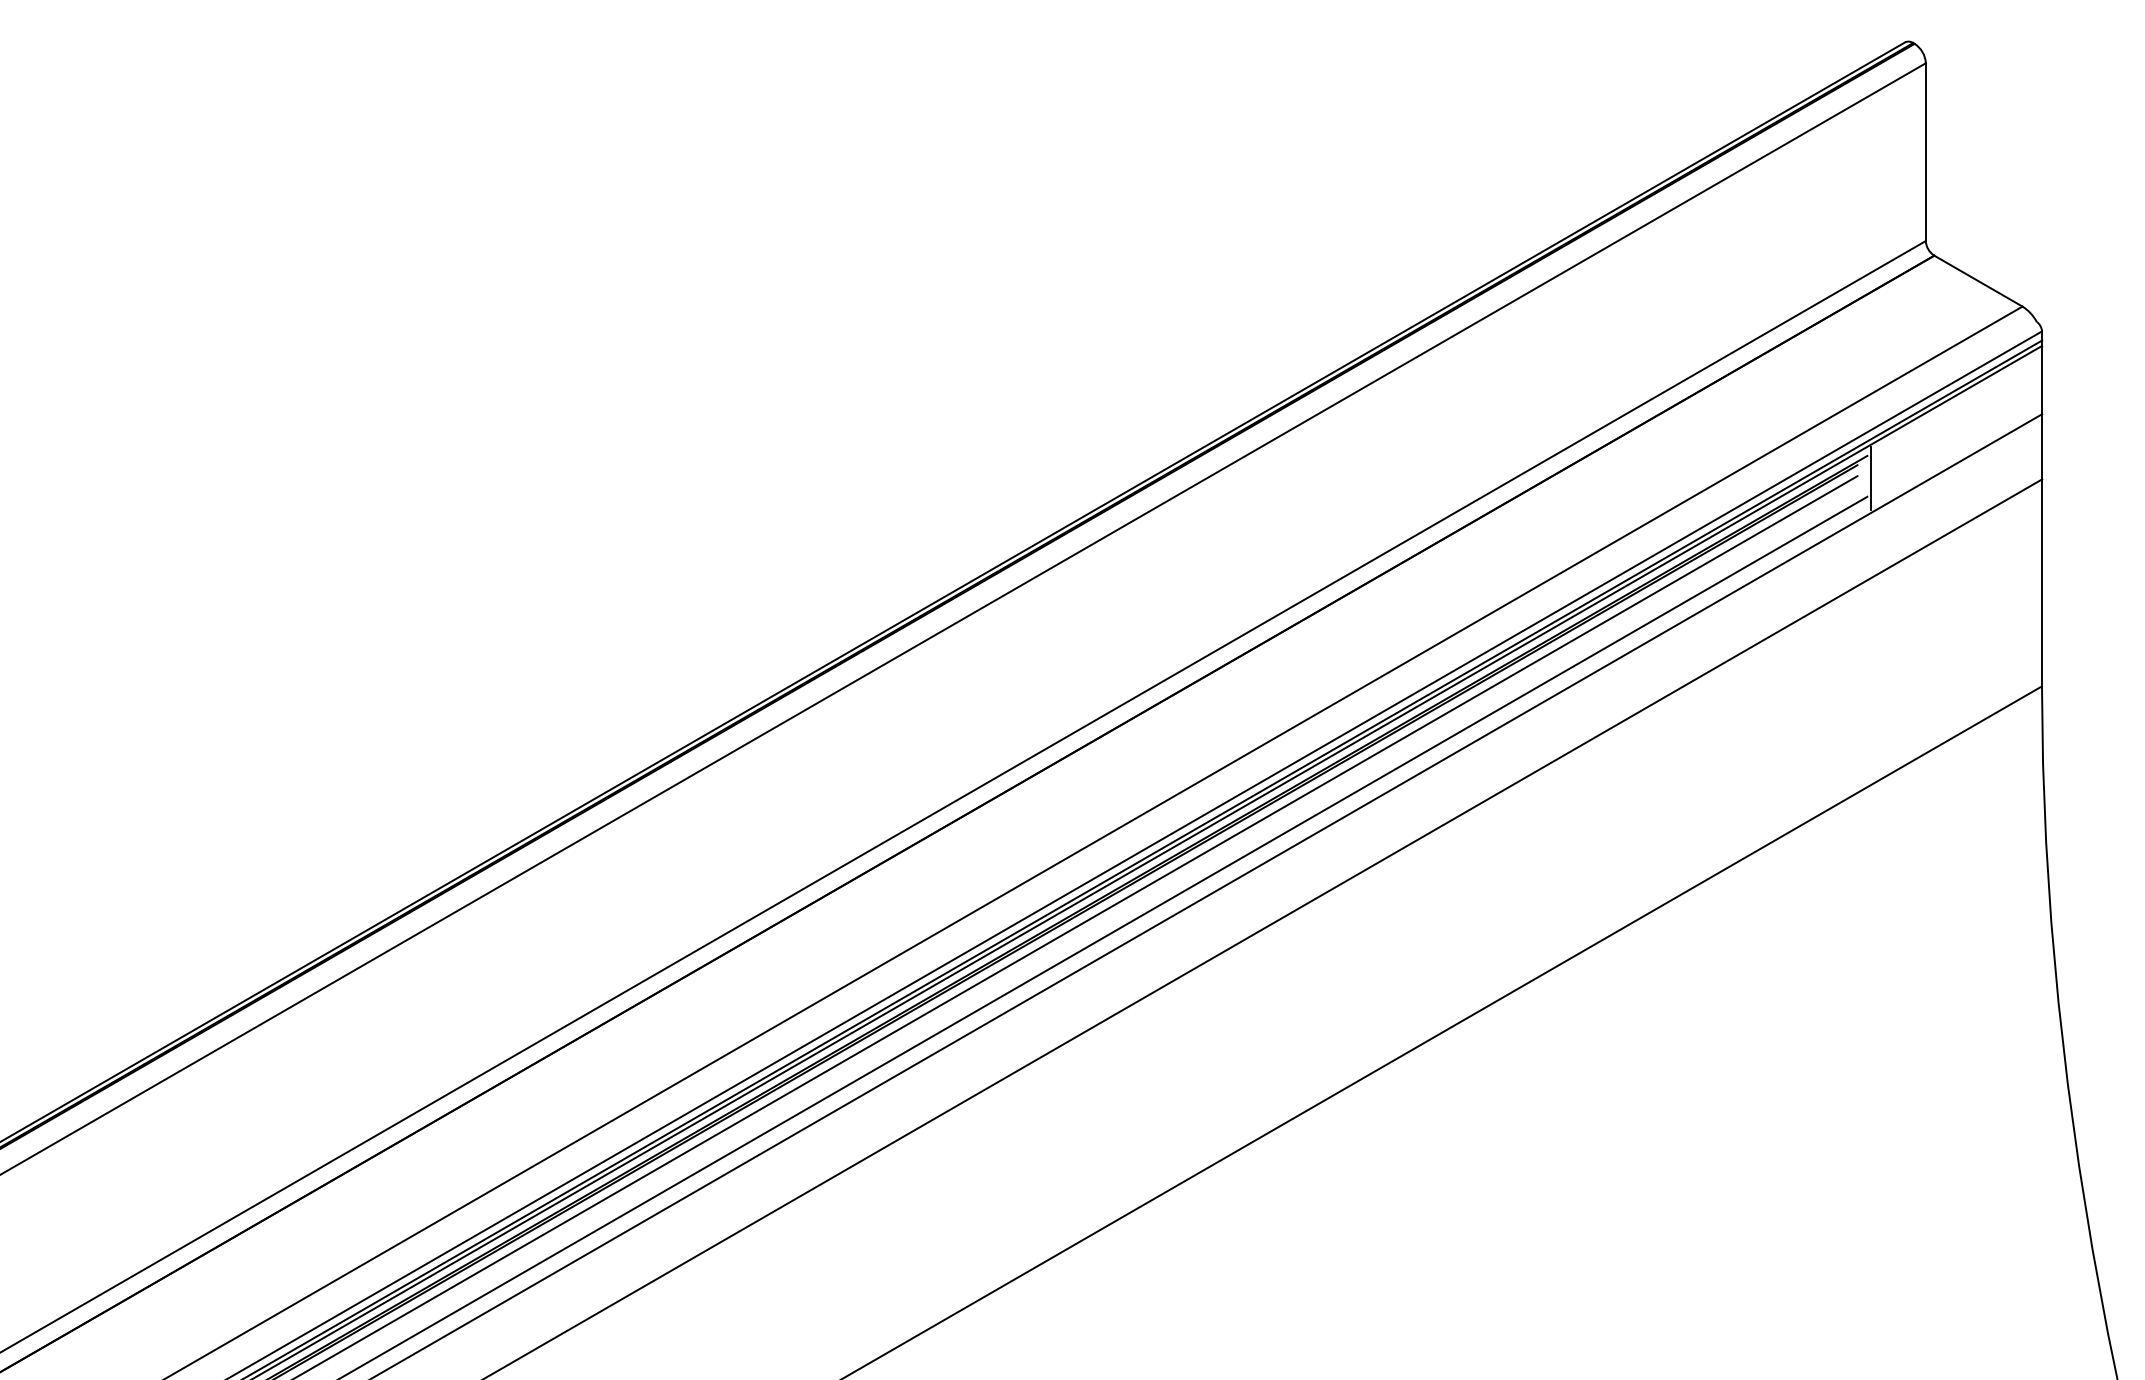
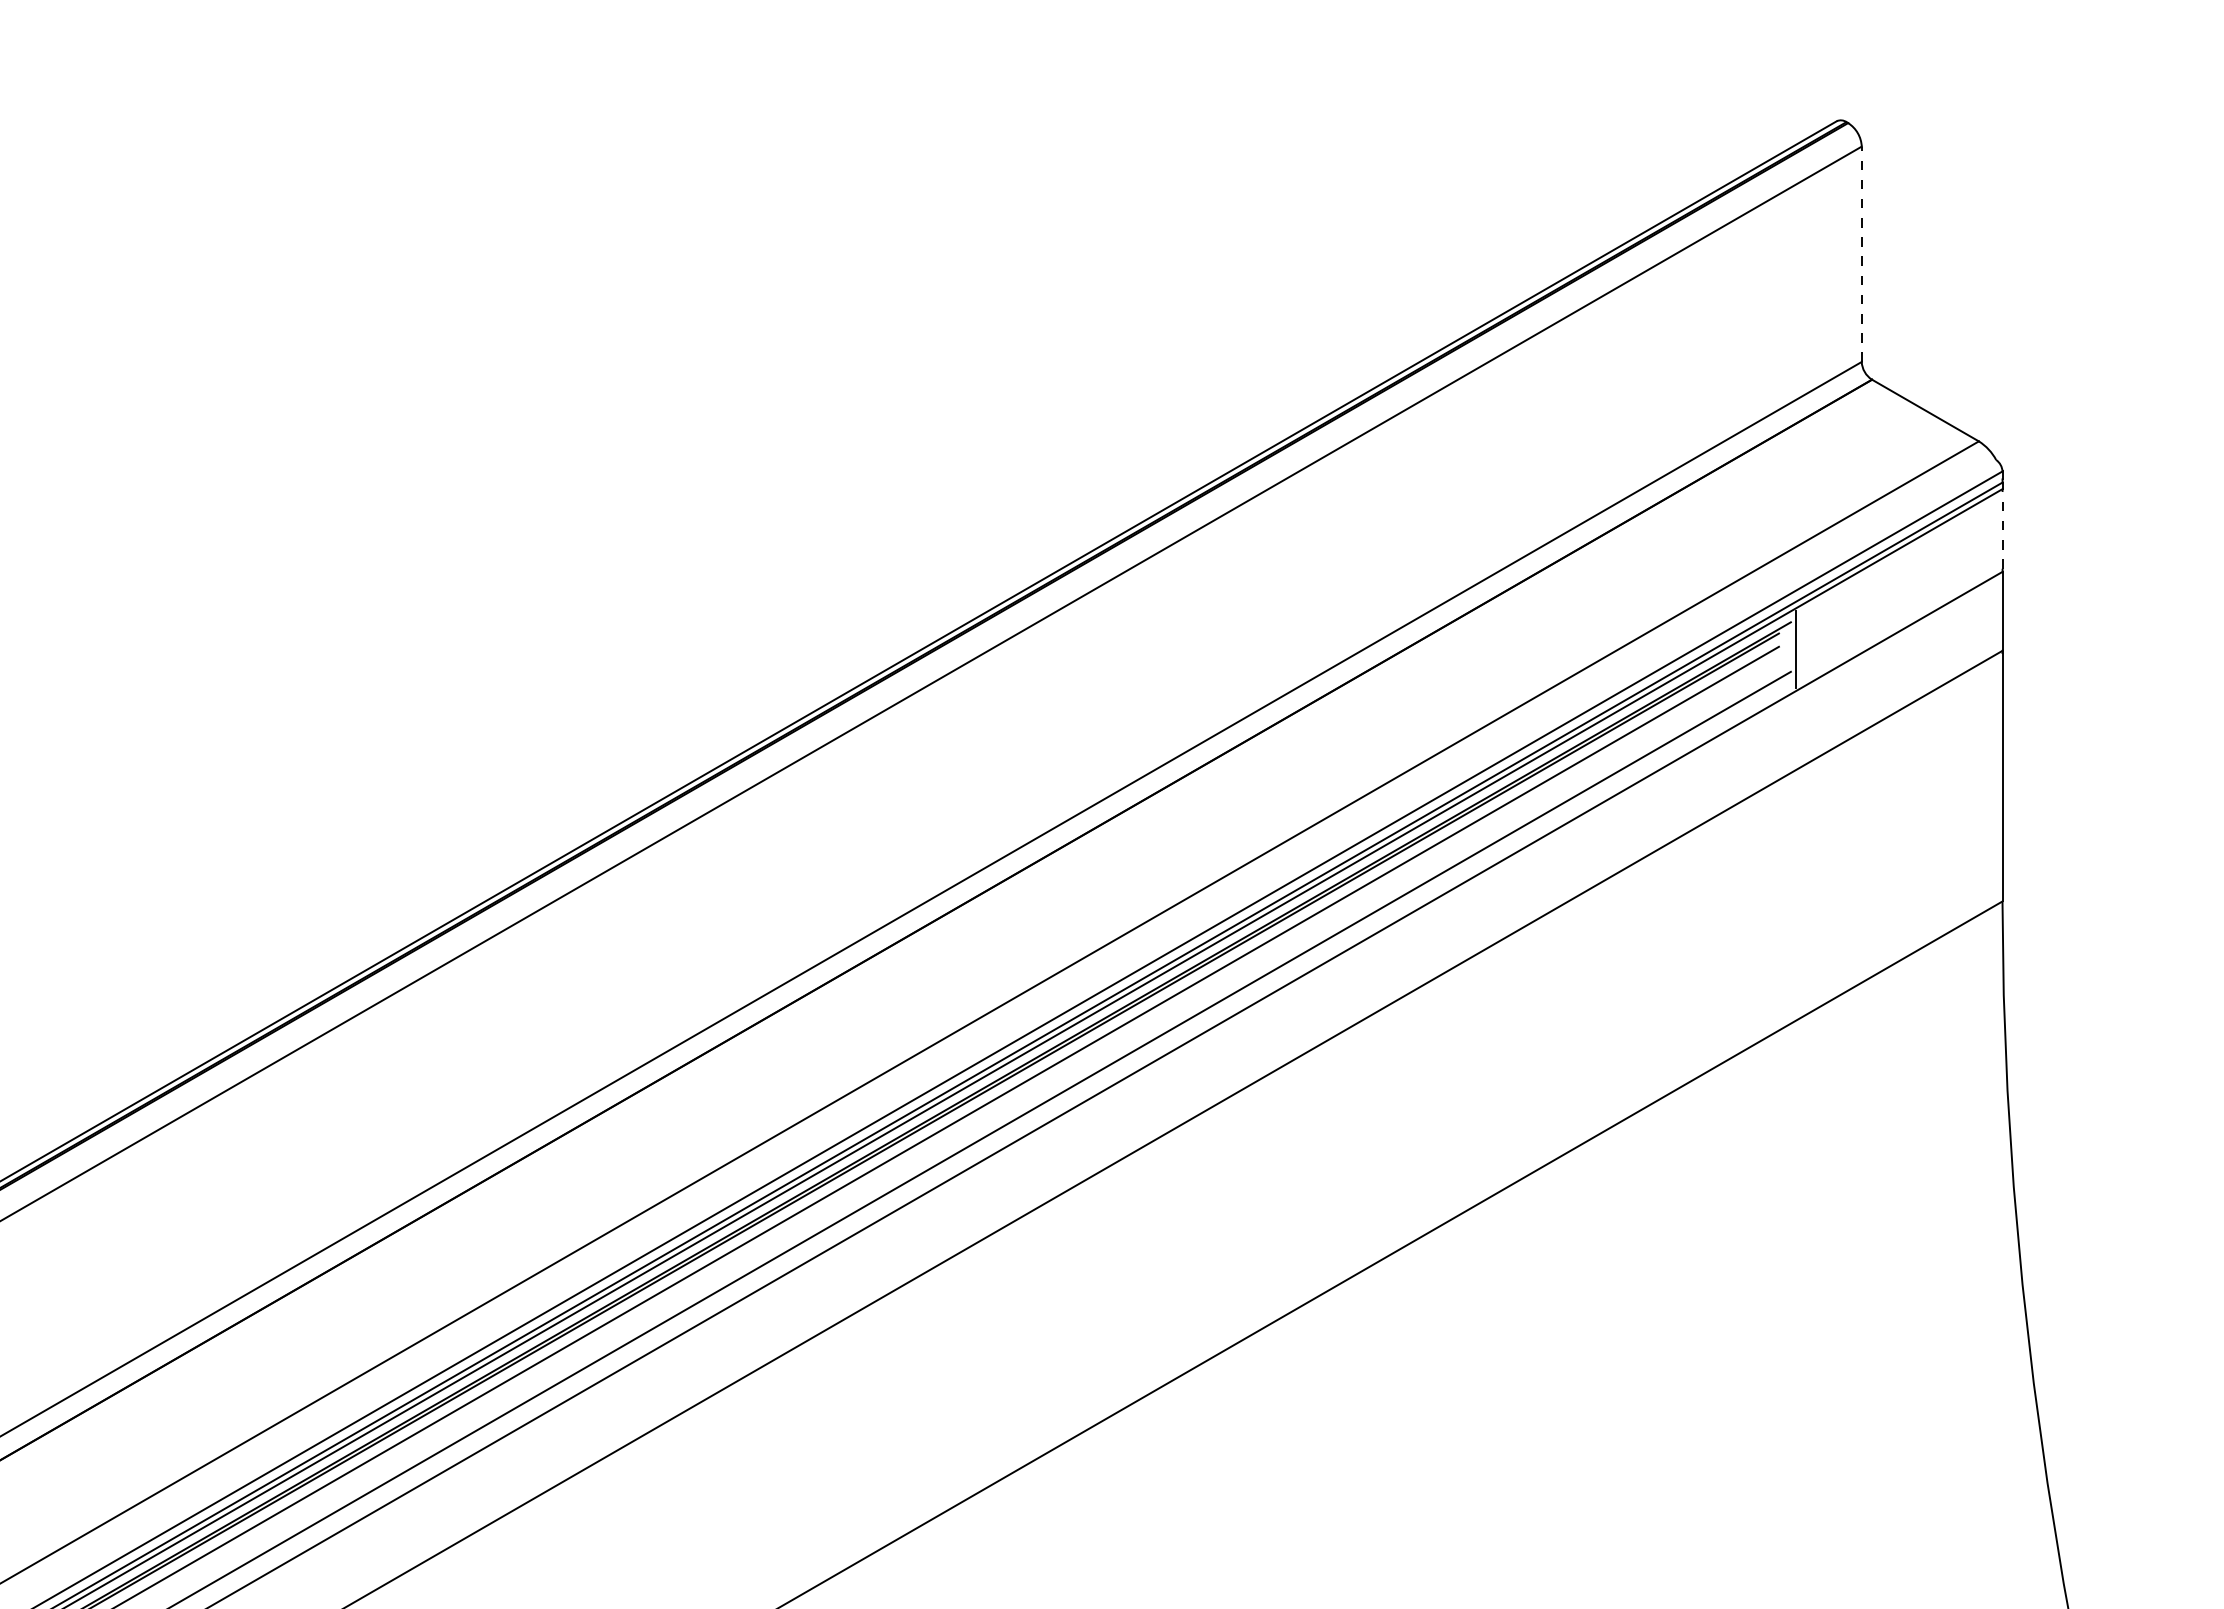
line: (1925, 152) -> (1861, 254), solid -> dashed
line: (2042, 380) -> (2003, 530), solid -> dashed

